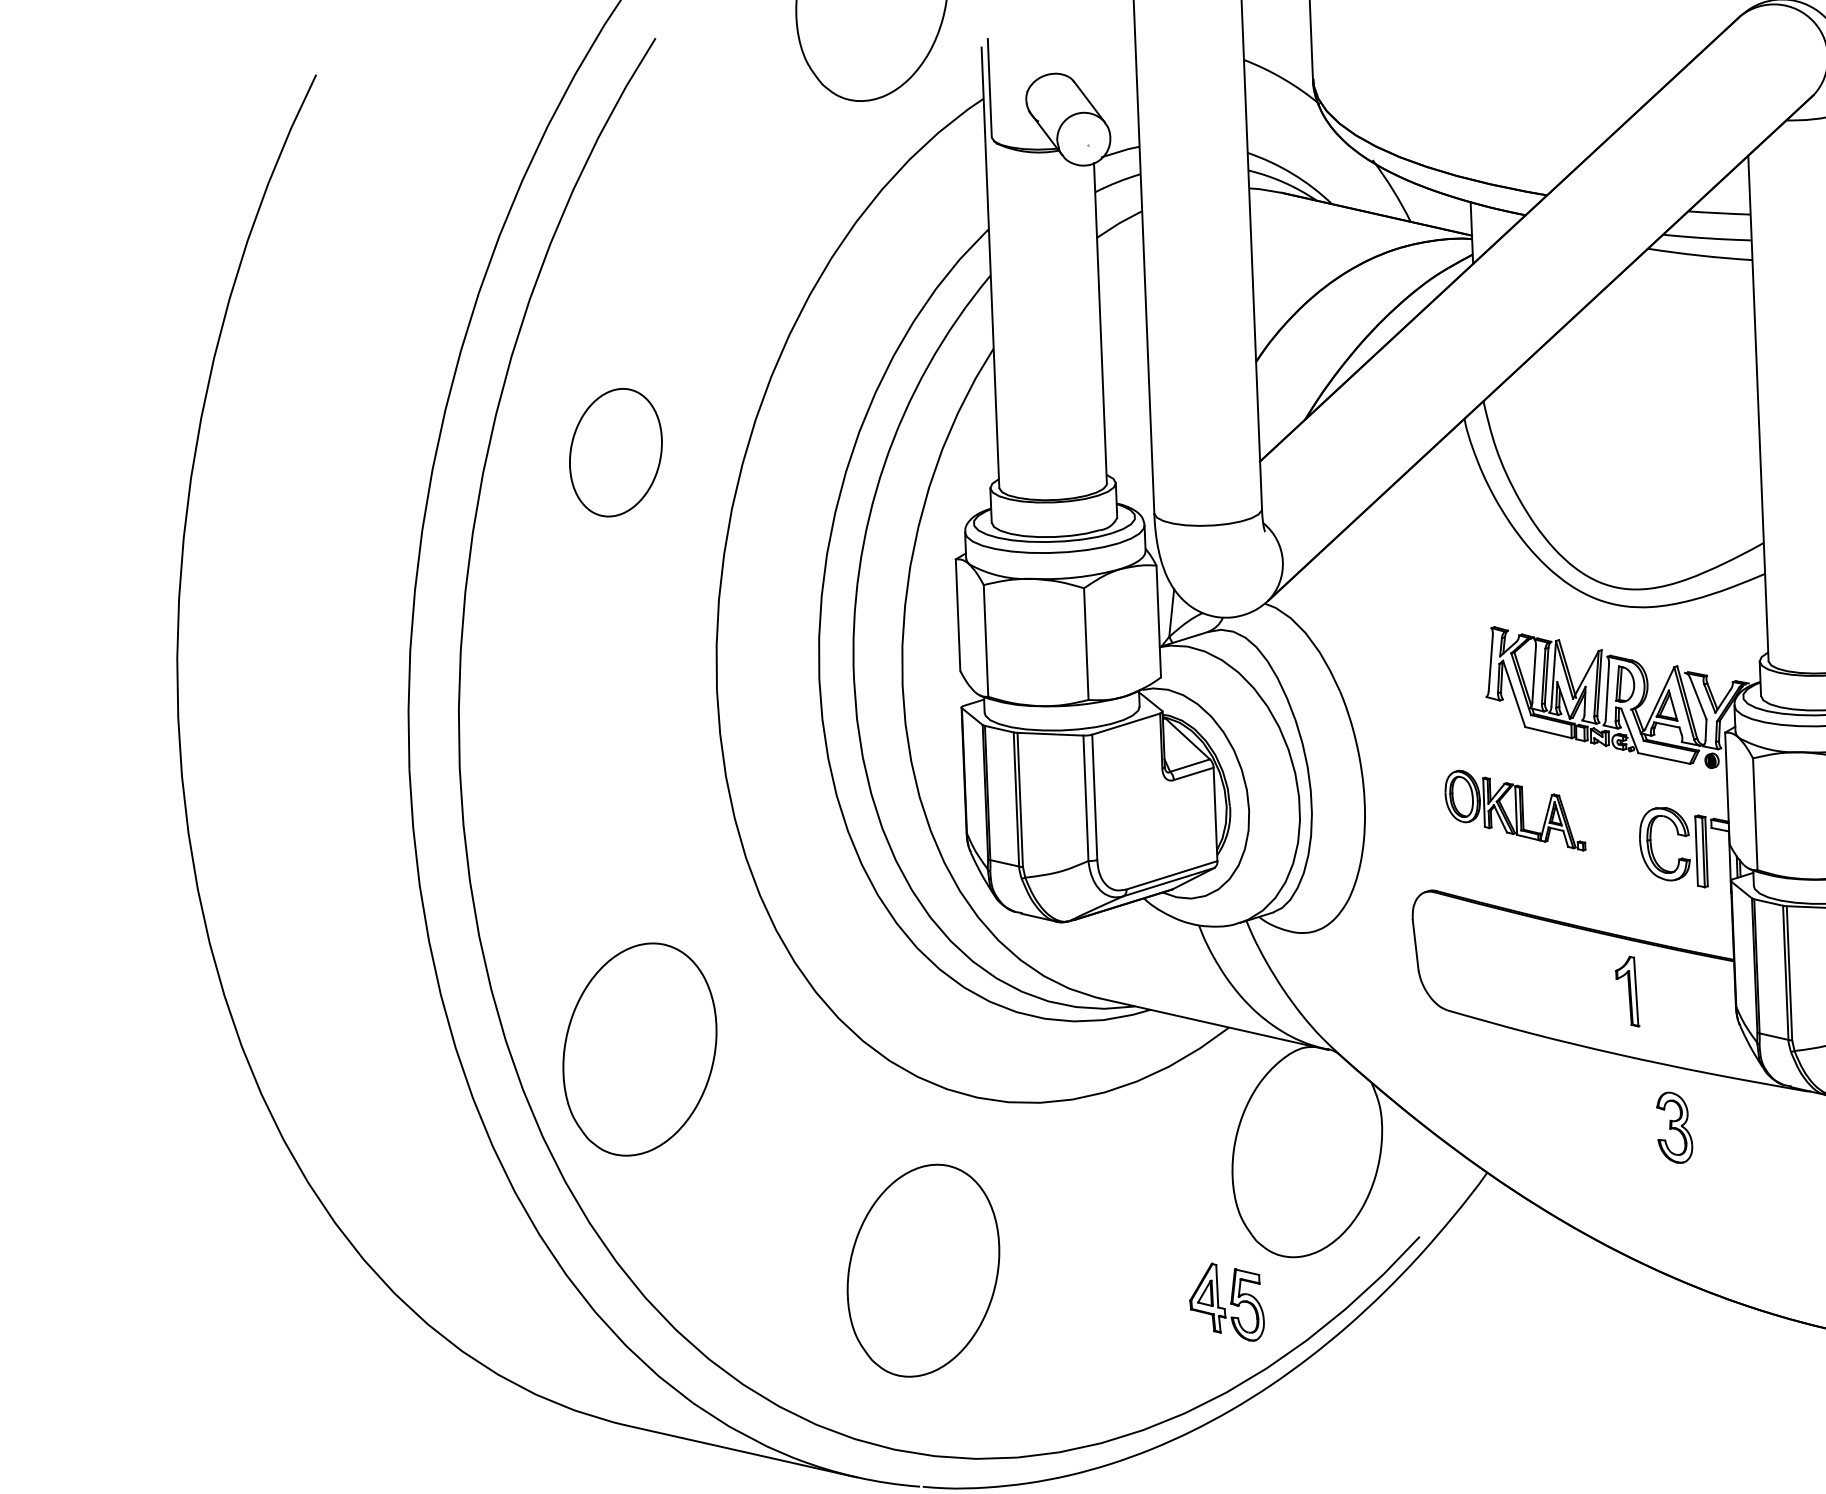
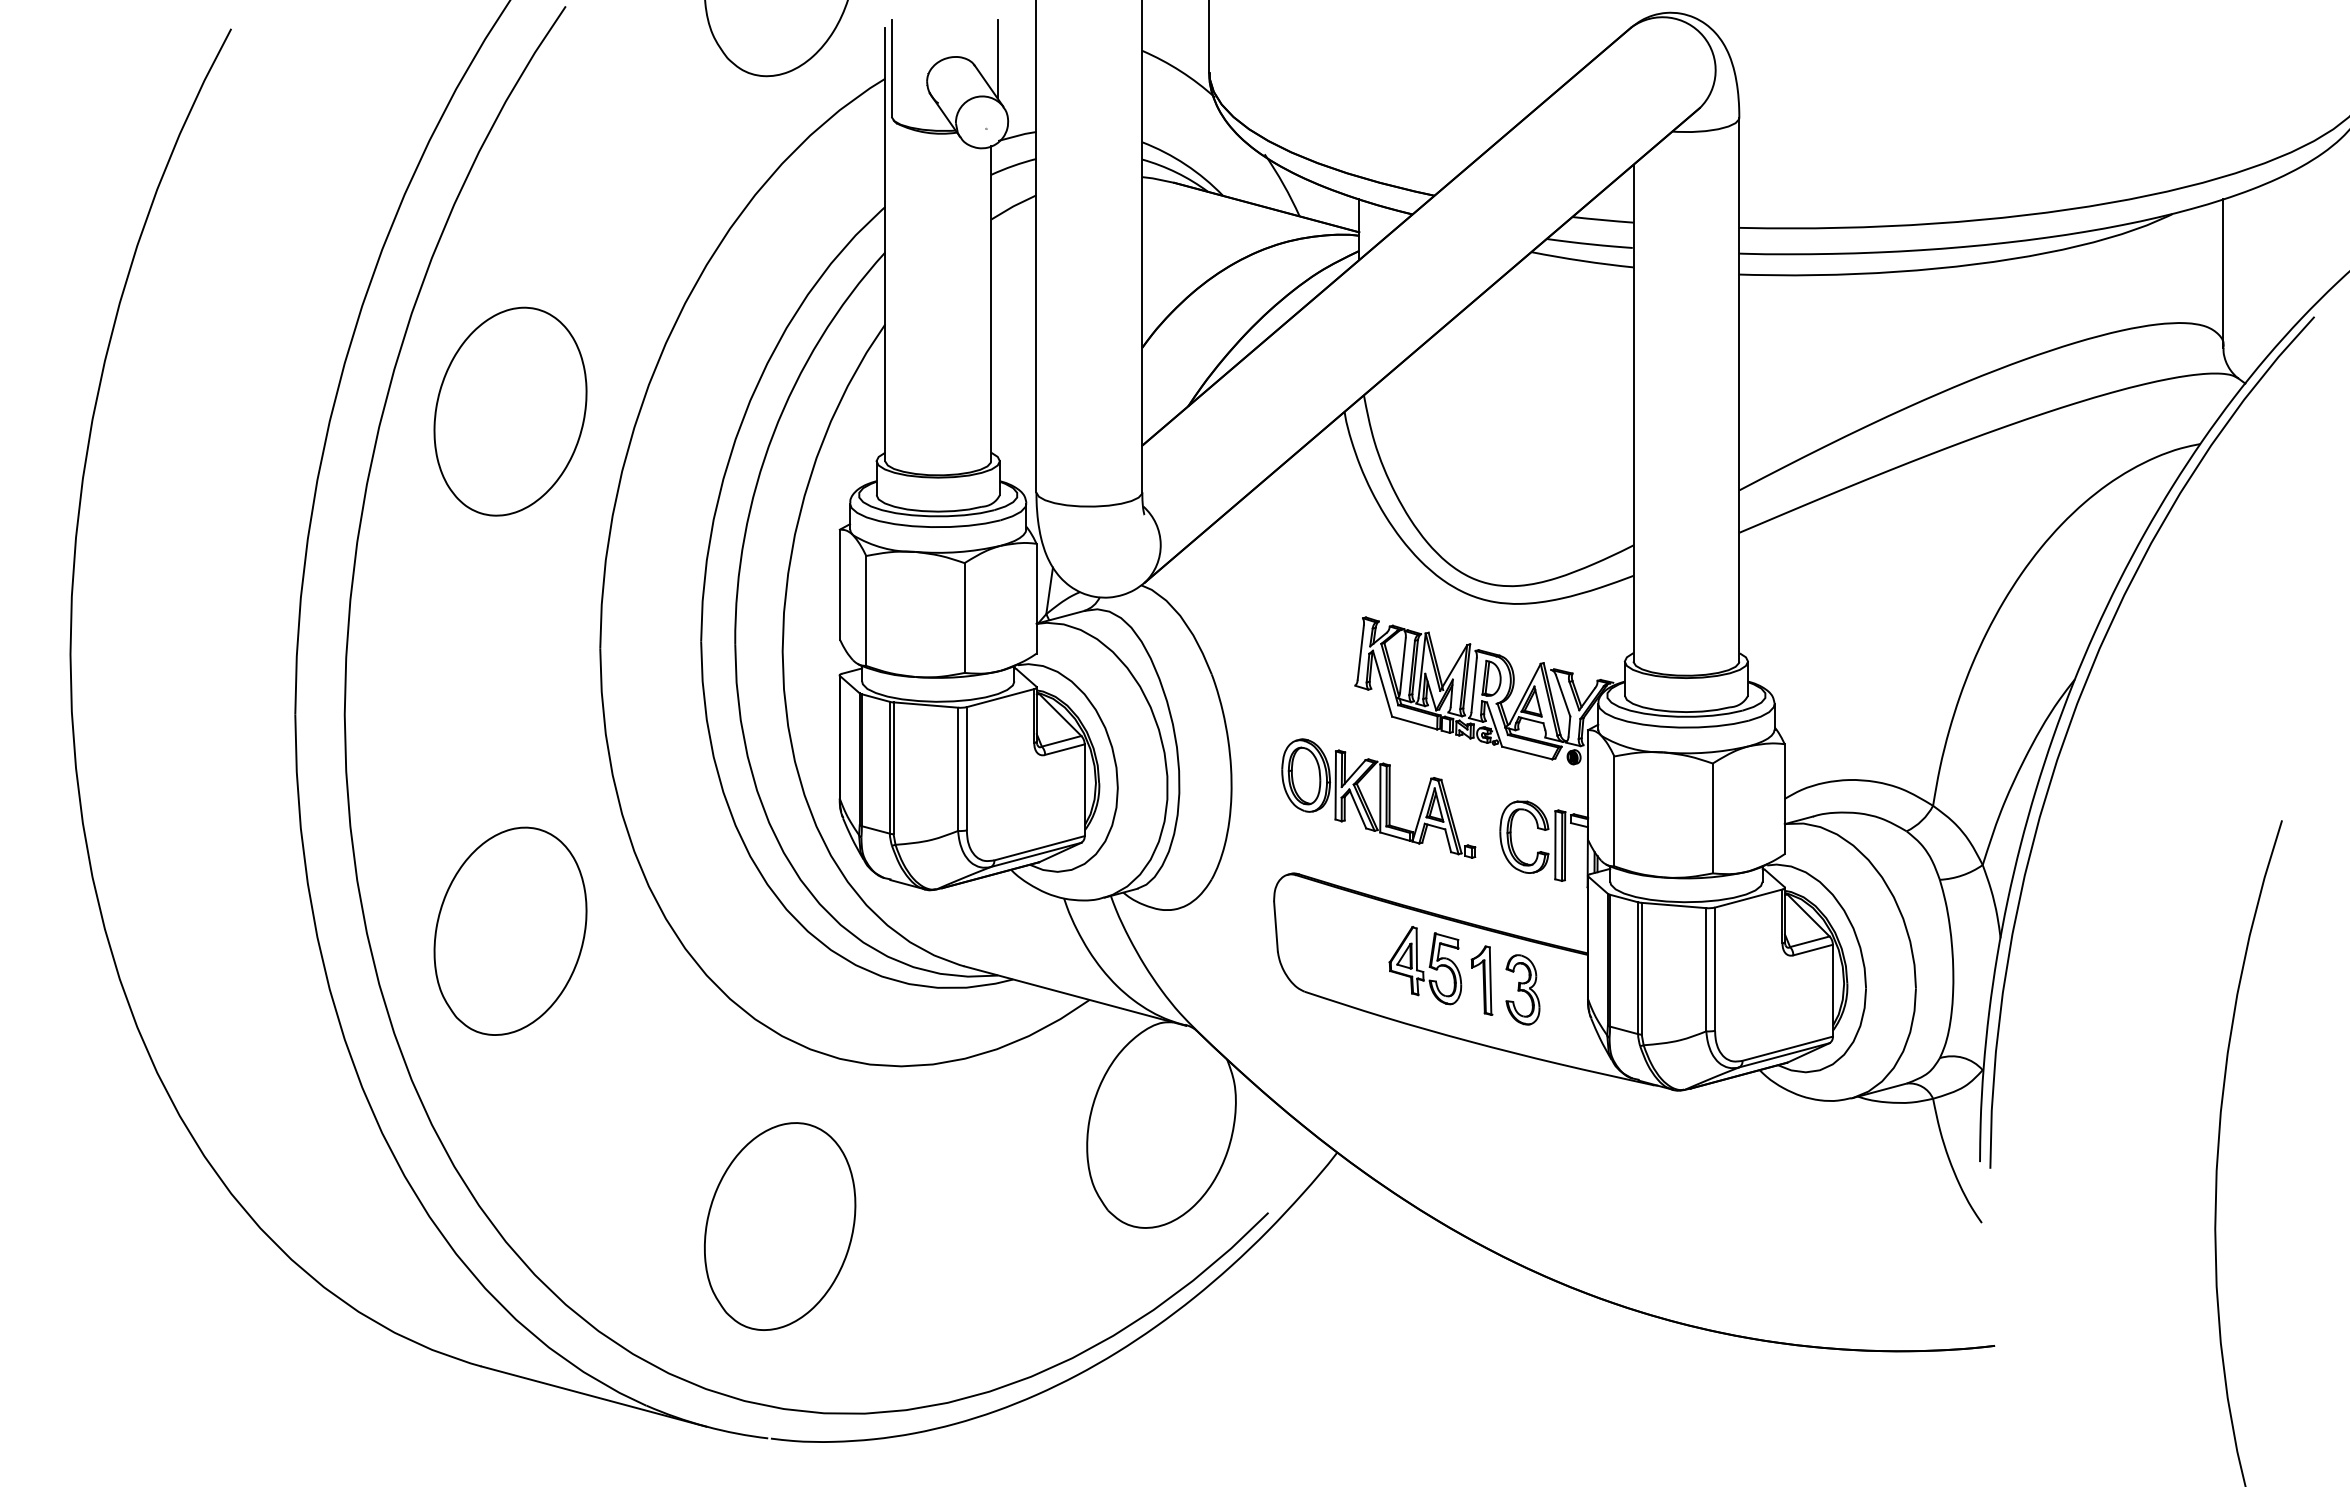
line: (1096, 74) -> (997, 59), added
part: (615, 452) -> (510, 411), size x1.67
part: (1514, 810) -> (1378, 798), size x1.43
part: (639, 1048) -> (510, 930), moved
part: (1674, 1127) -> (1522, 989), moved
part: (1226, 1302) -> (1425, 965), moved

